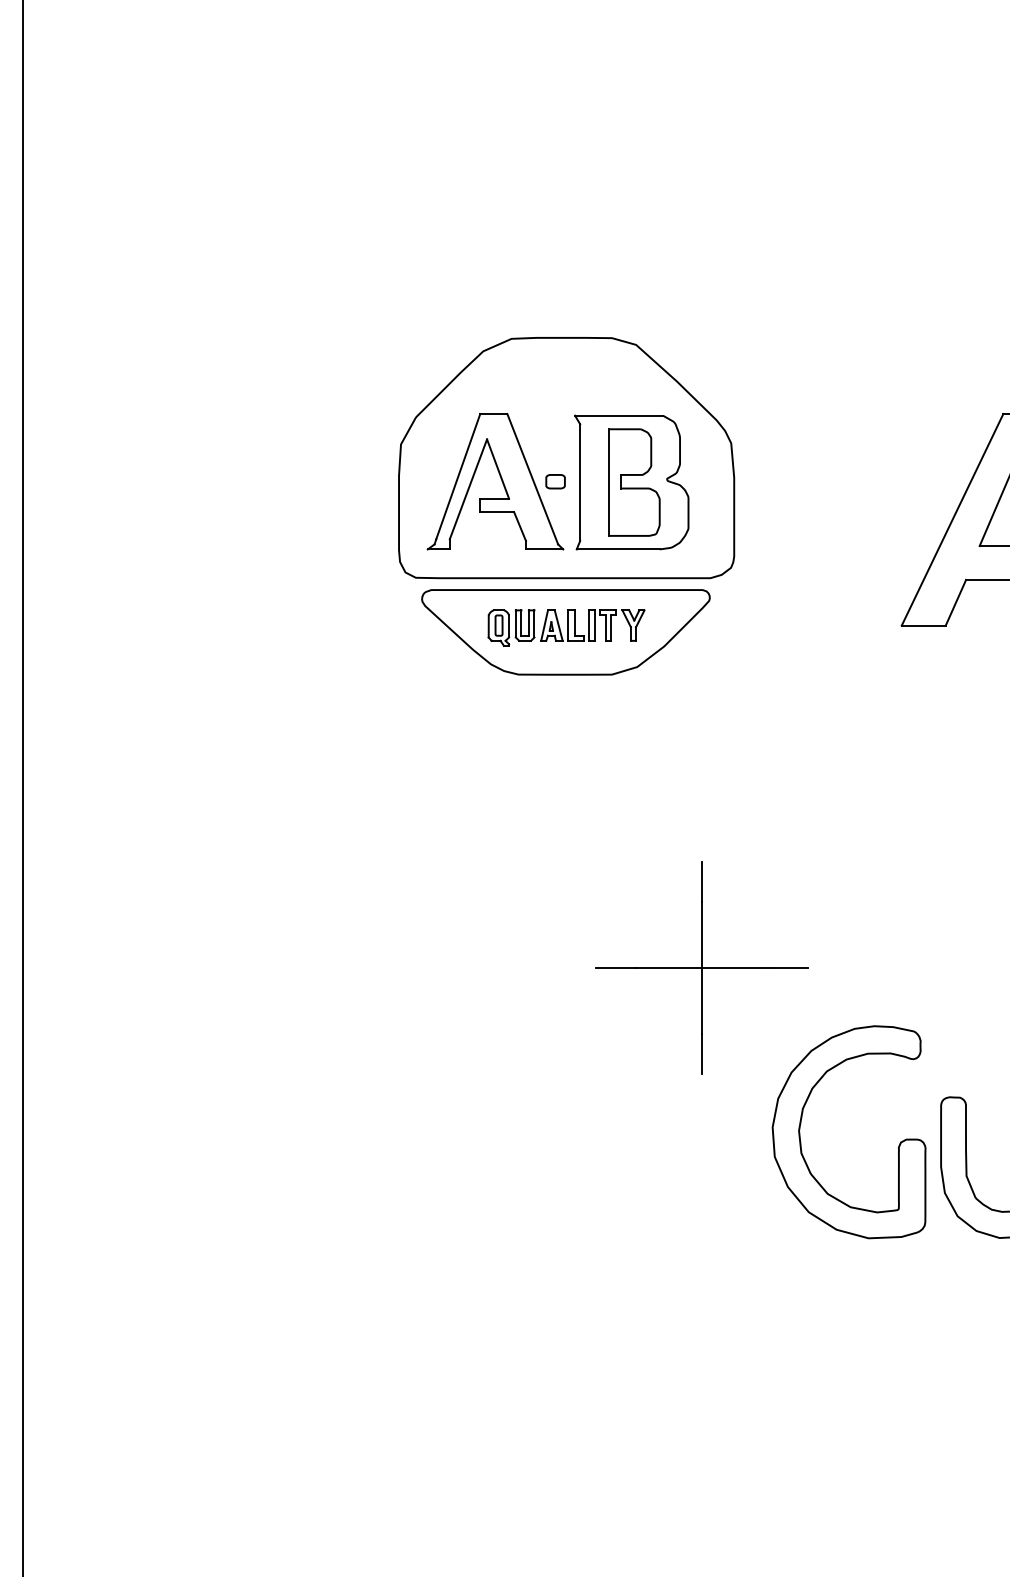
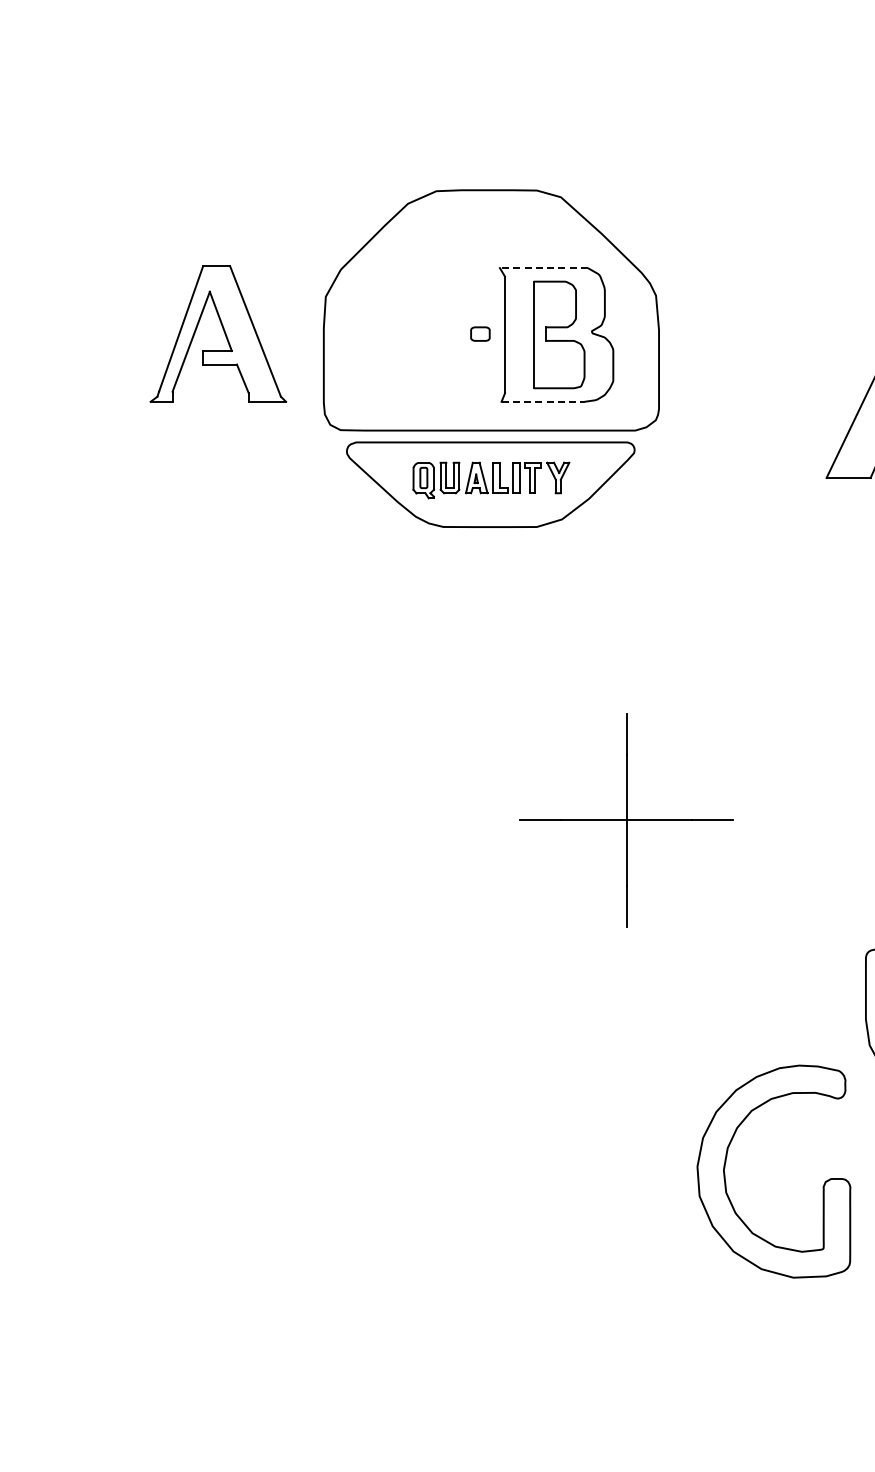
line: (619, 415) -> (544, 267), solid -> dashed
part: (495, 481) -> (218, 333), moved
line: (618, 549) -> (543, 401), solid -> dashed
part: (801, 1124) -> (726, 1163), moved

